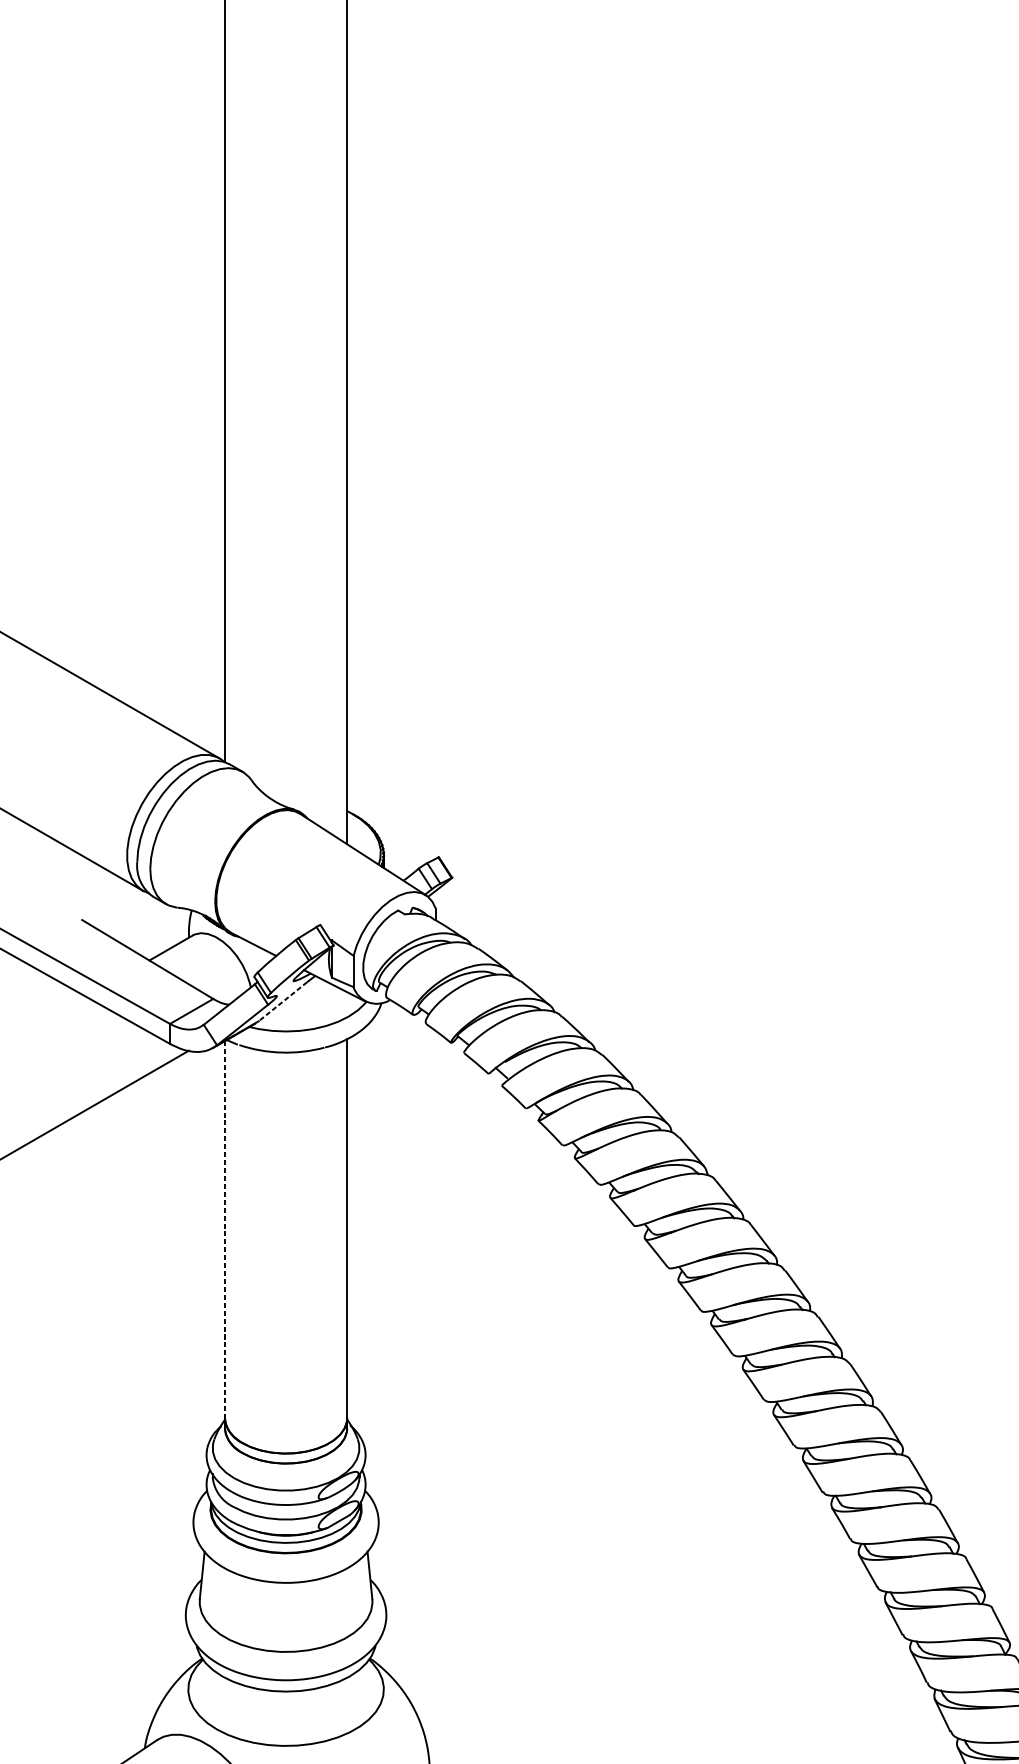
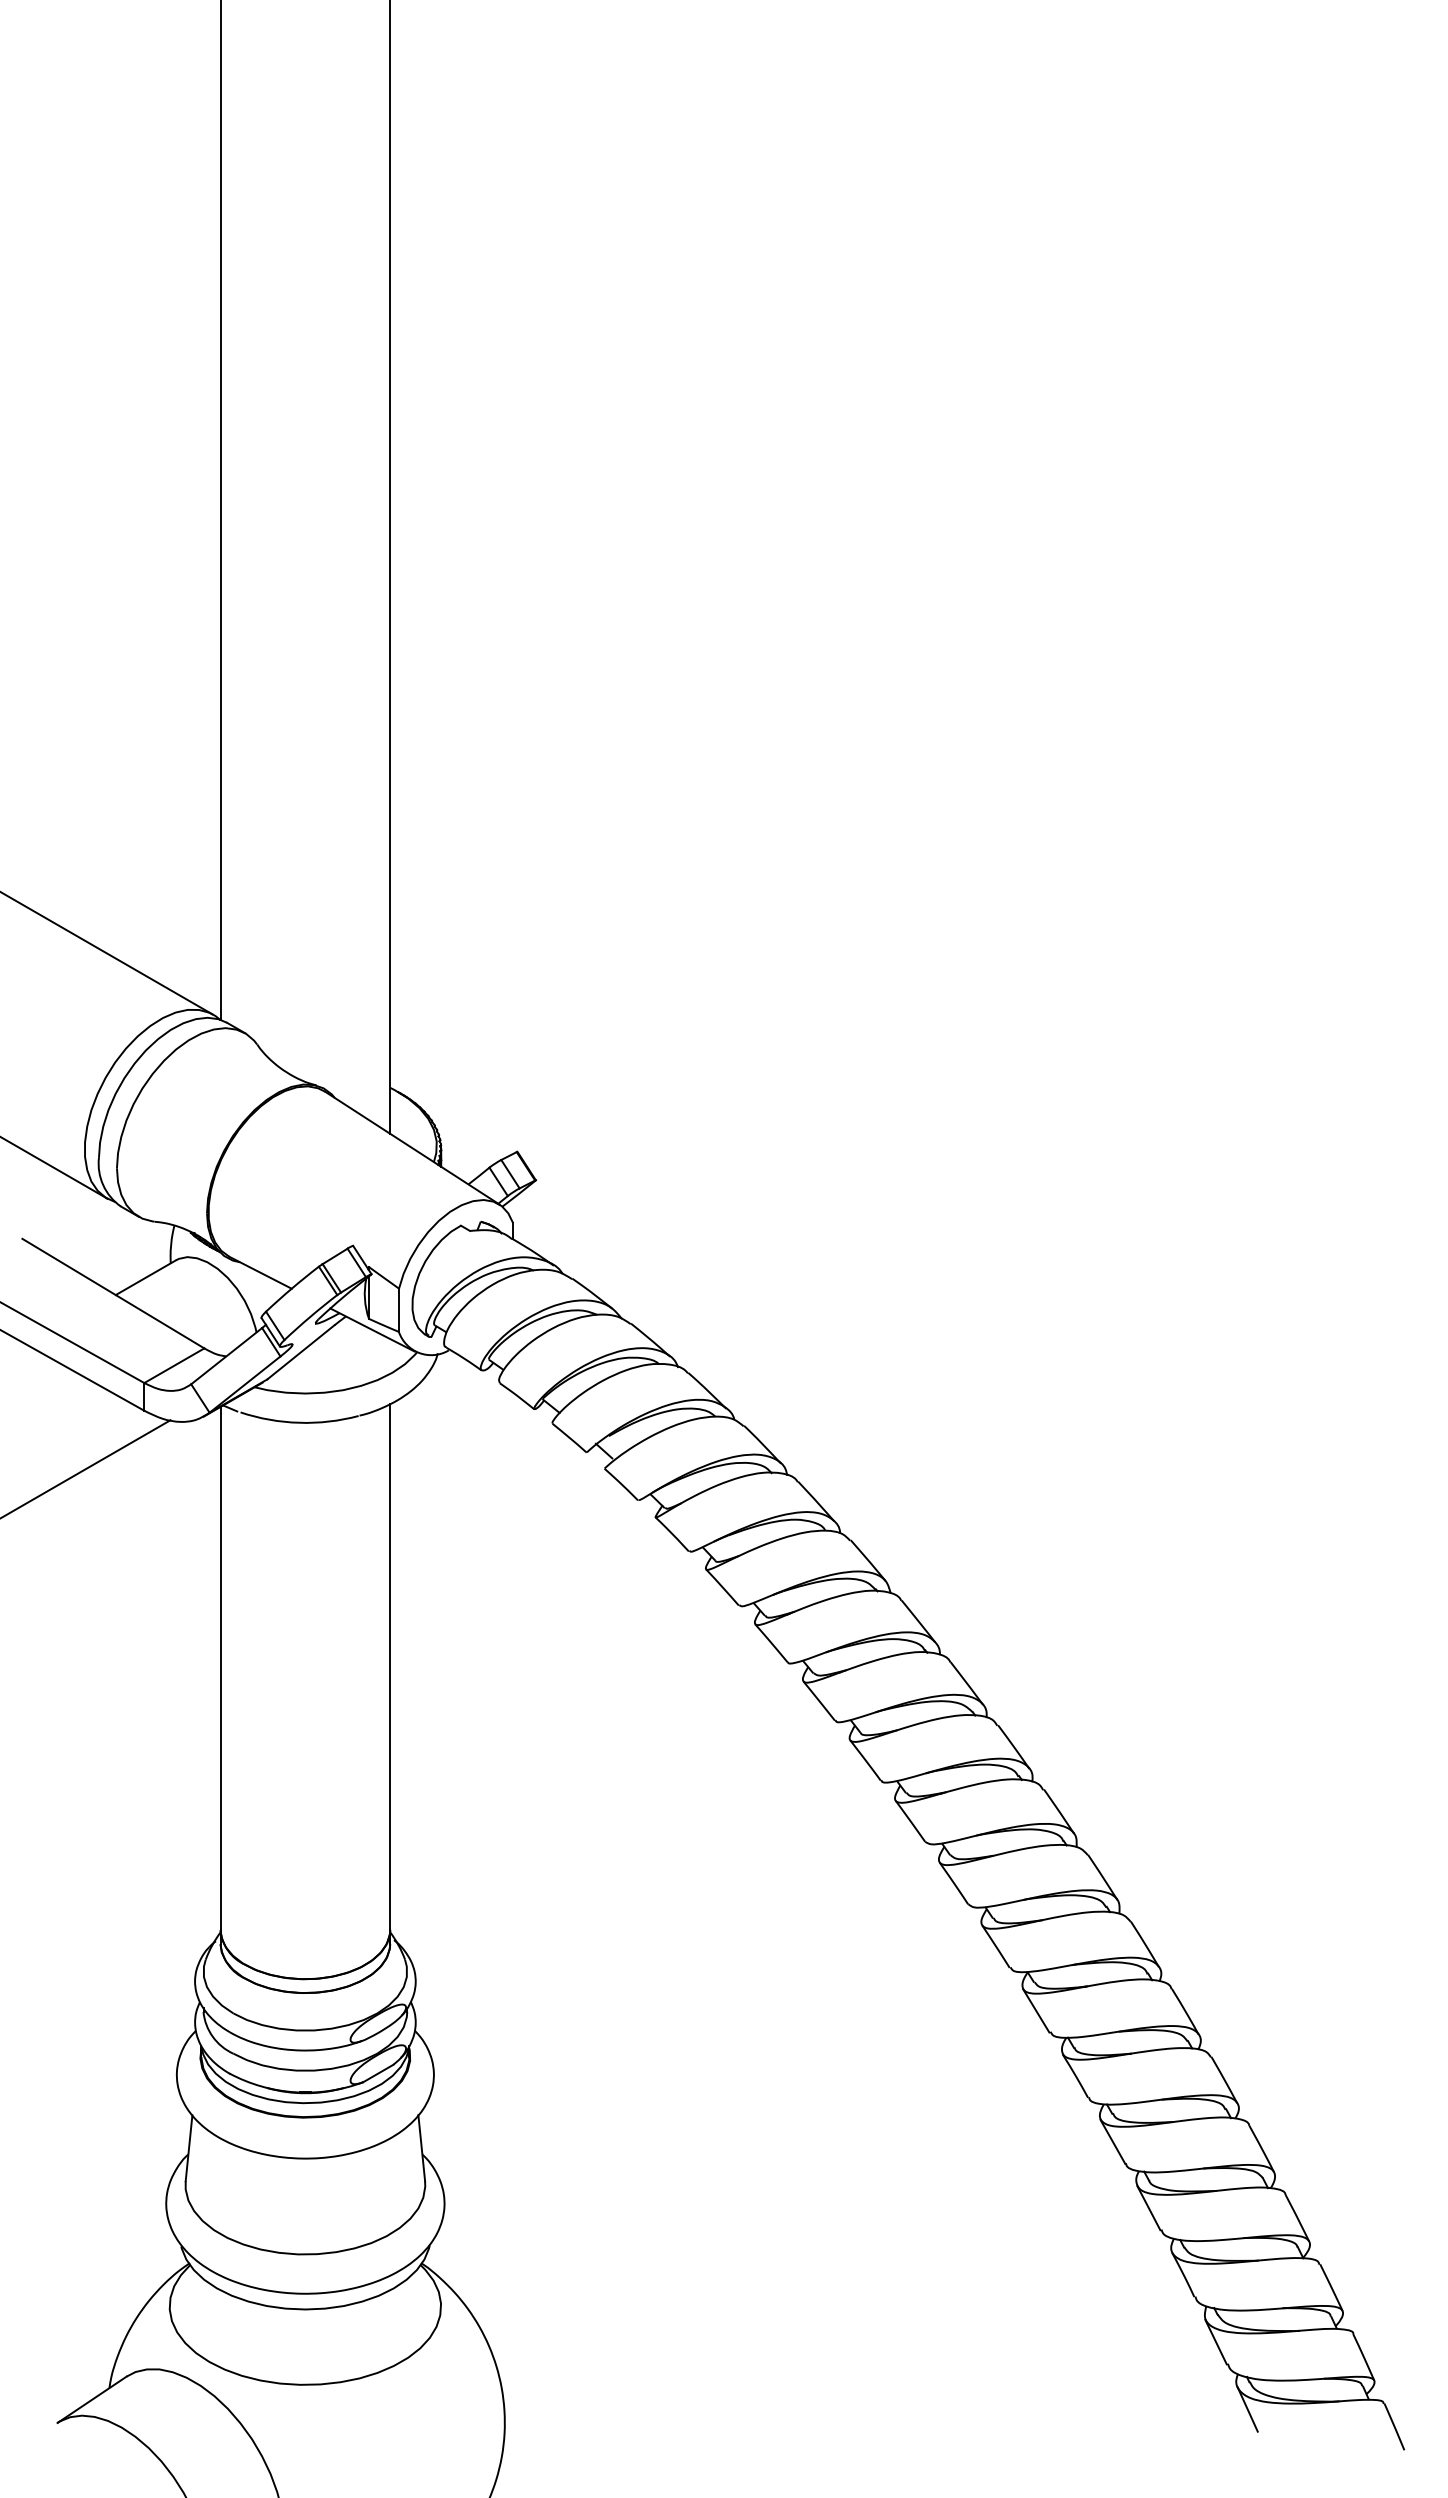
line: (282, 1001) -> (300, 1352), dashed -> solid
line: (224, 1229) -> (220, 1668), dashed -> solid

